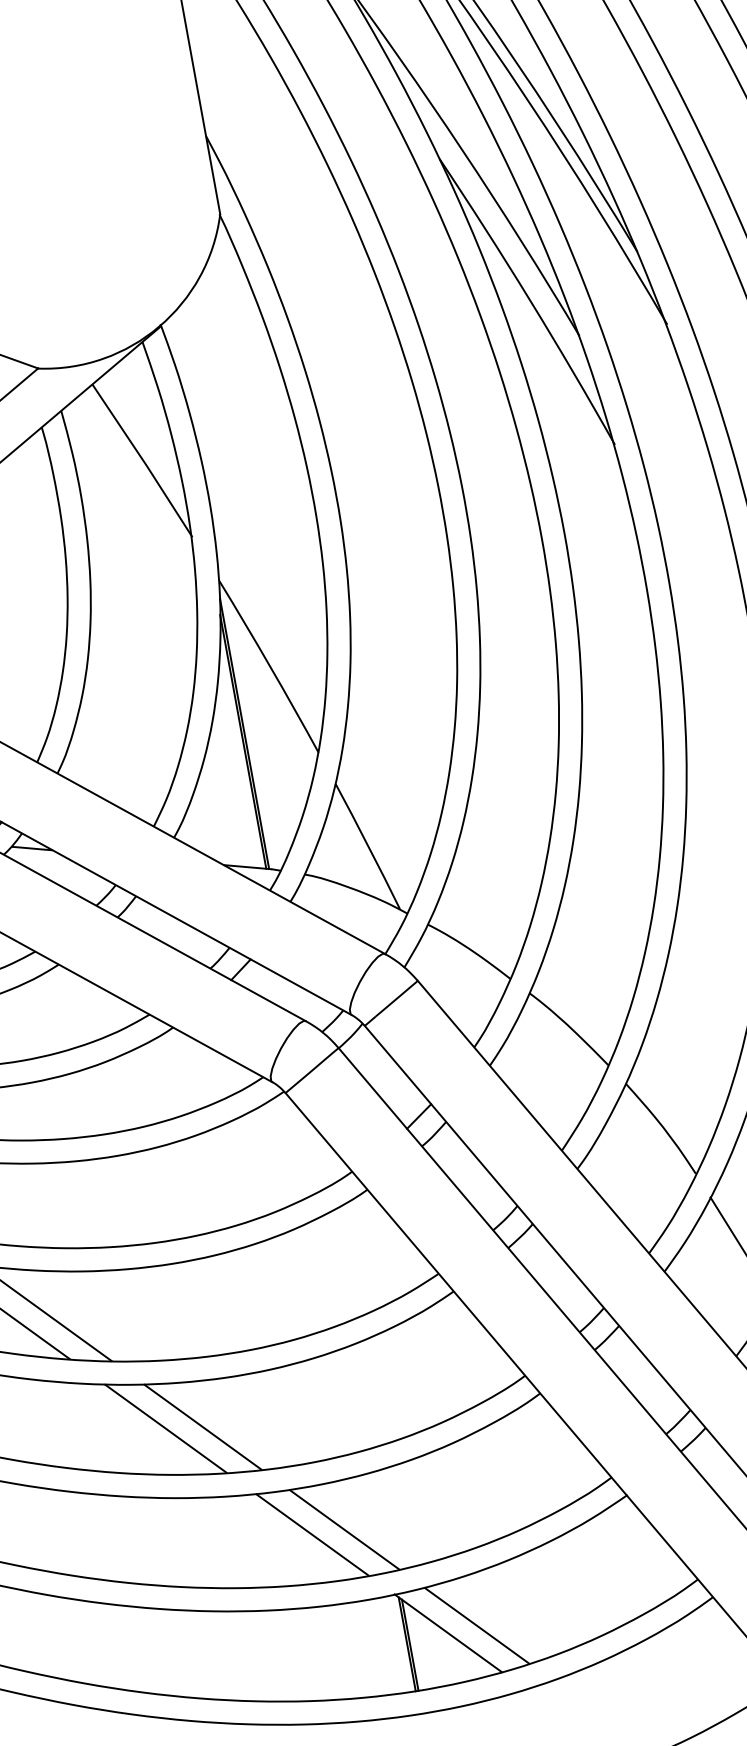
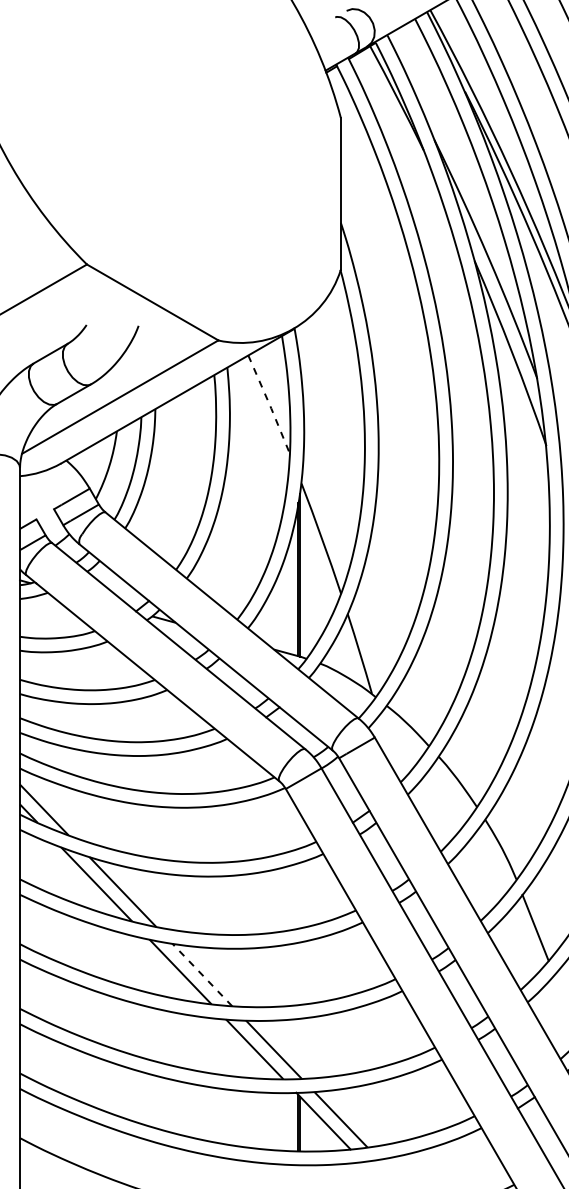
line: (144, 460) -> (270, 405), solid -> dashed
line: (203, 1426) -> (202, 974), solid -> dashed

